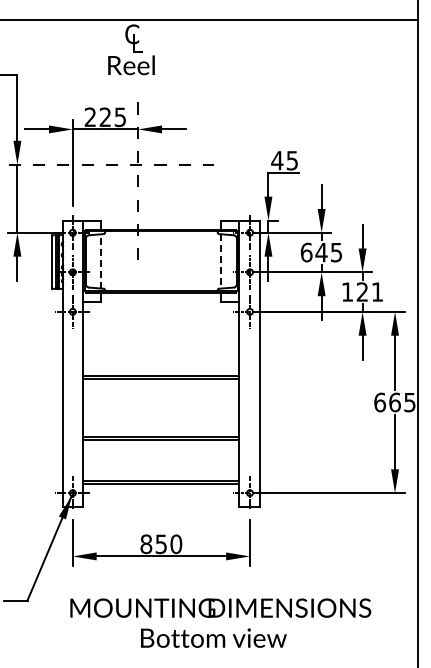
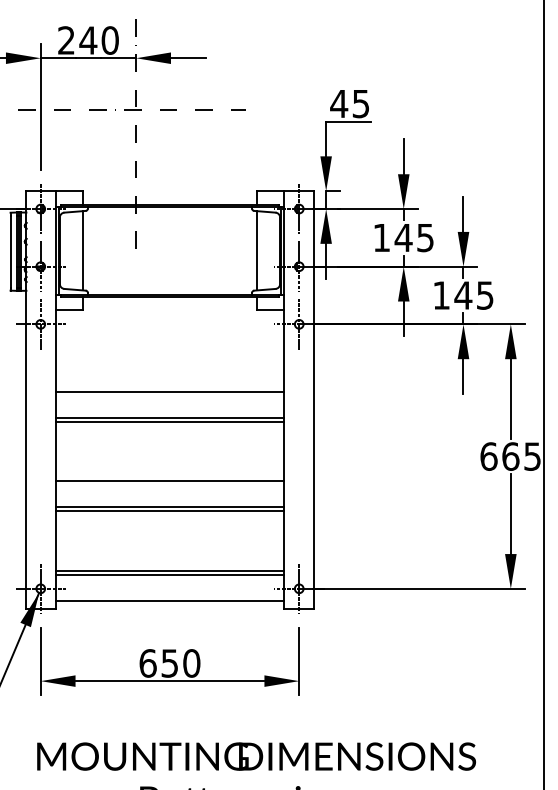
text: (112, 117) -> (98, 40), 225 -> 240
text: (306, 252) -> (381, 237), 645 -> 145
line: (101, 260) -> (82, 249), dashed -> solid
line: (221, 261) -> (257, 250), dashed -> solid
text: (369, 291) -> (473, 294), 121 -> 145
line: (161, 358) -> (170, 392), added
line: (161, 419) -> (170, 481), added
line: (161, 501) -> (170, 601), added
text: (146, 543) -> (148, 662), 850 -> 650

